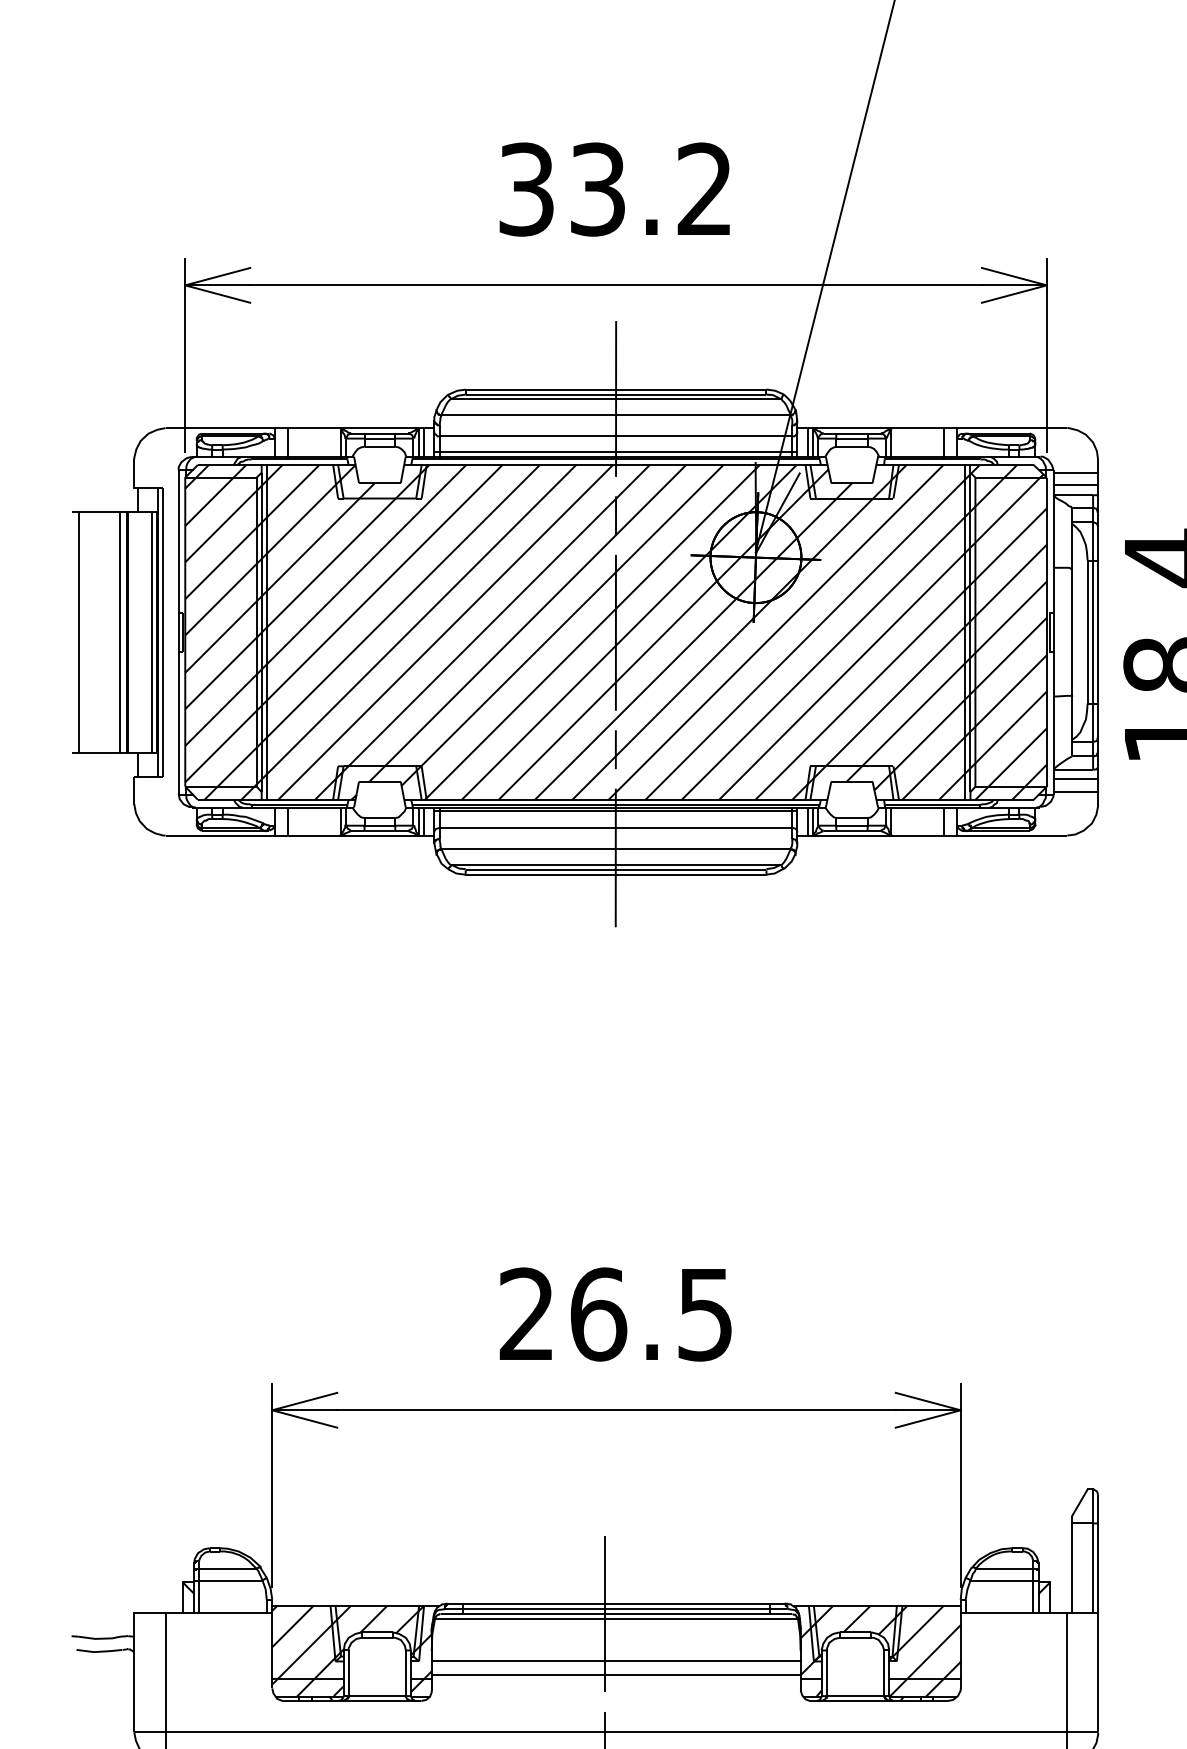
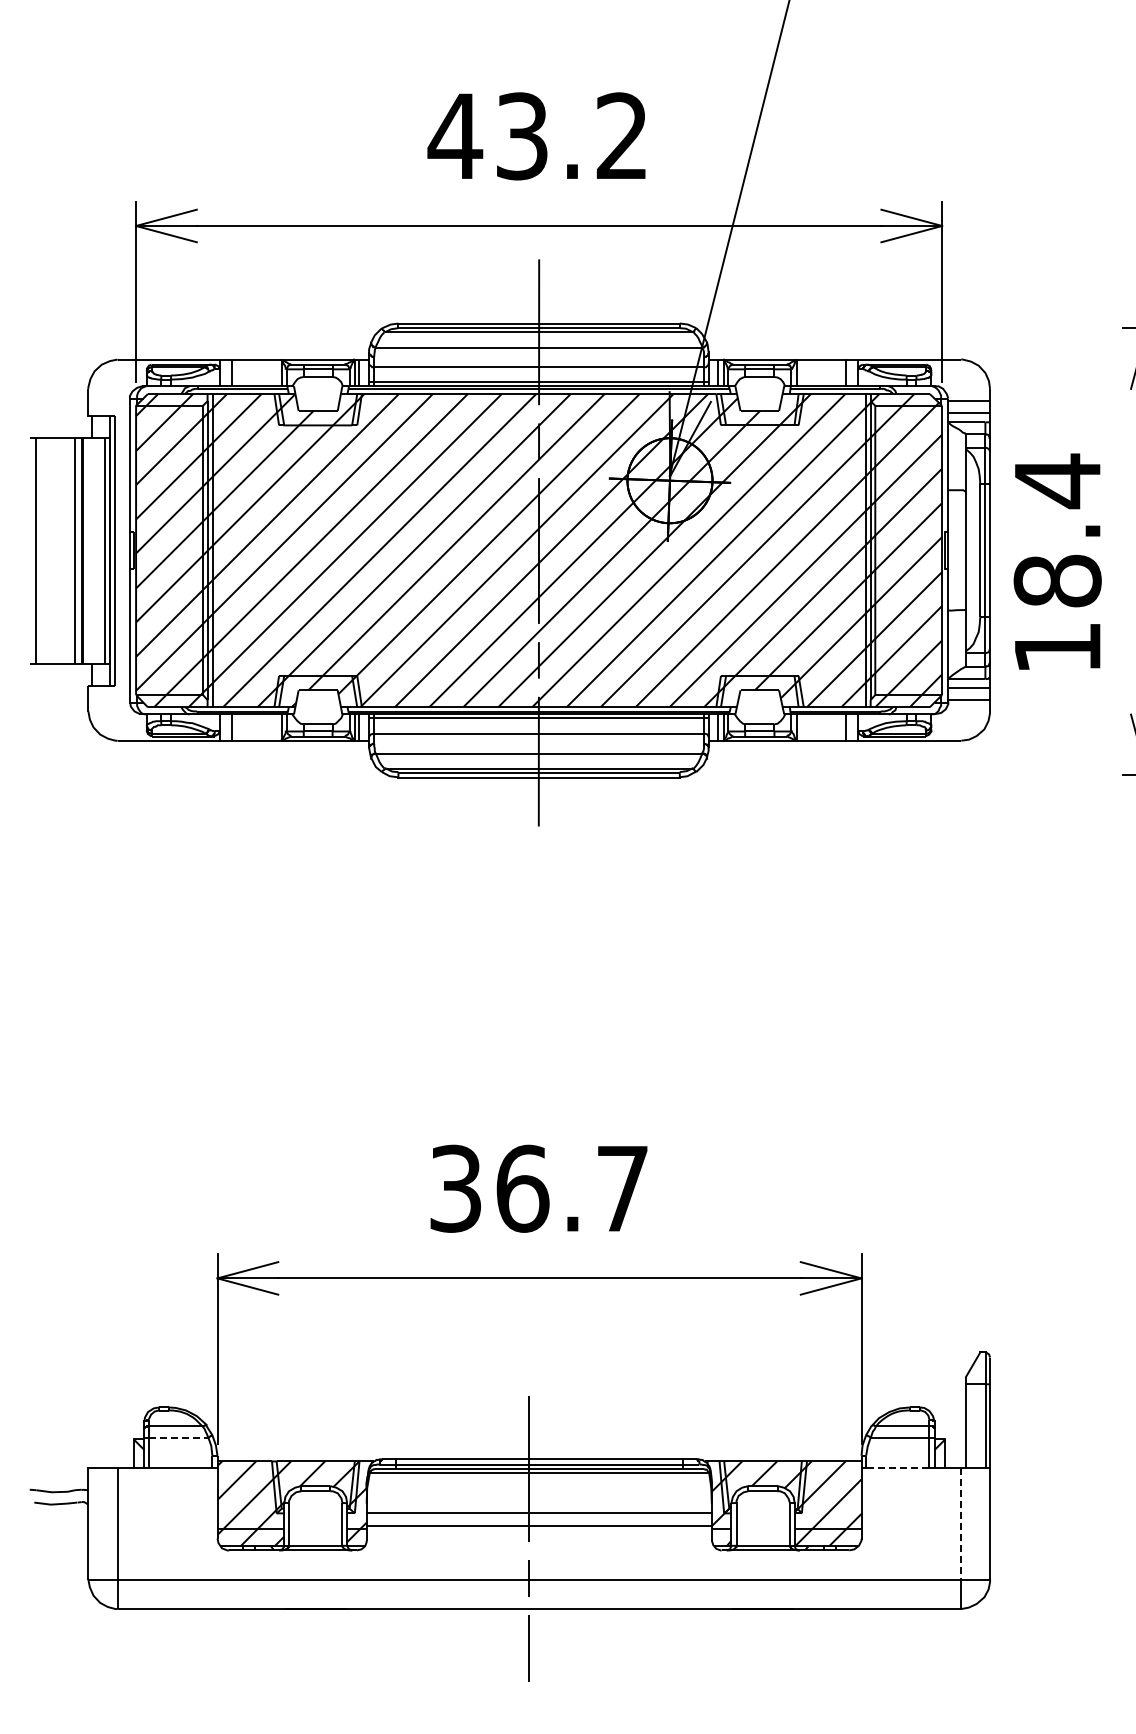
text: (526, 189) -> (455, 136), 33.2 -> 43.2
text: (615, 1314) -> (538, 1188), 26.5 -> 36.7
line: (230, 1580) -> (178, 1437), solid -> dashed
line: (999, 1613) -> (897, 1468), solid -> dashed
line: (1067, 1672) -> (961, 1523), solid -> dashed

